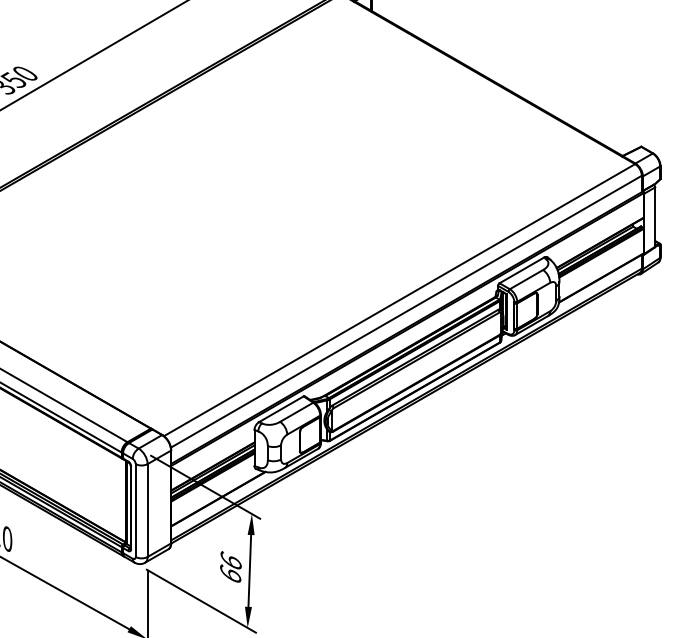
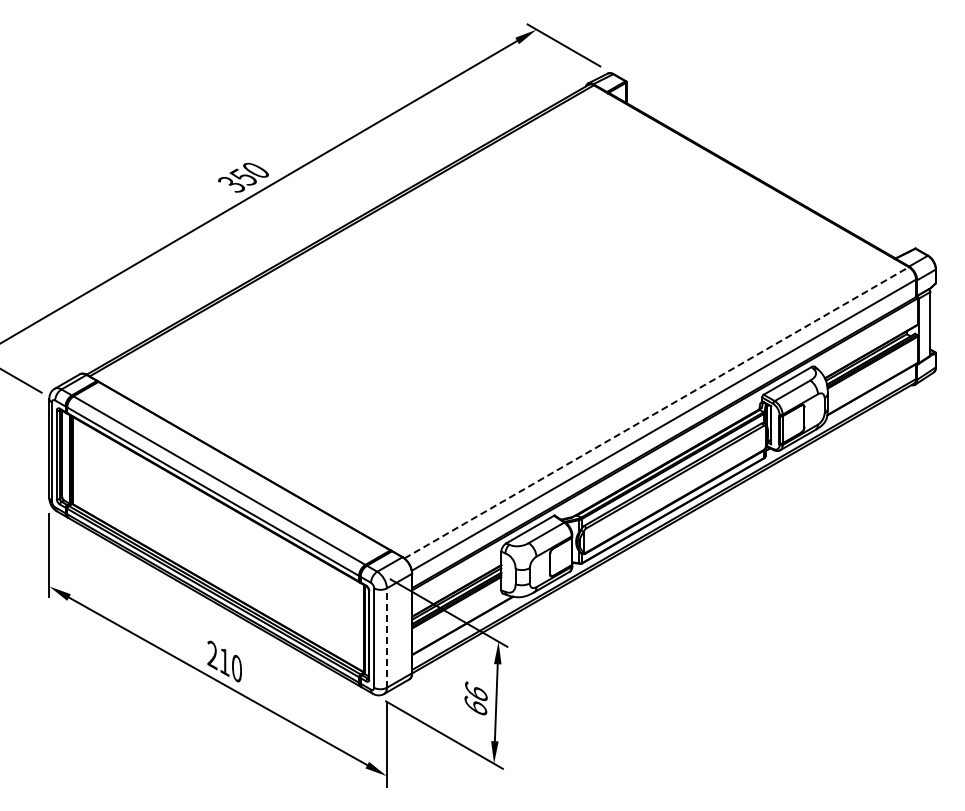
line: (400, 299) -> (657, 412), solid -> dashed
line: (147, 510) -> (386, 638), solid -> dashed

